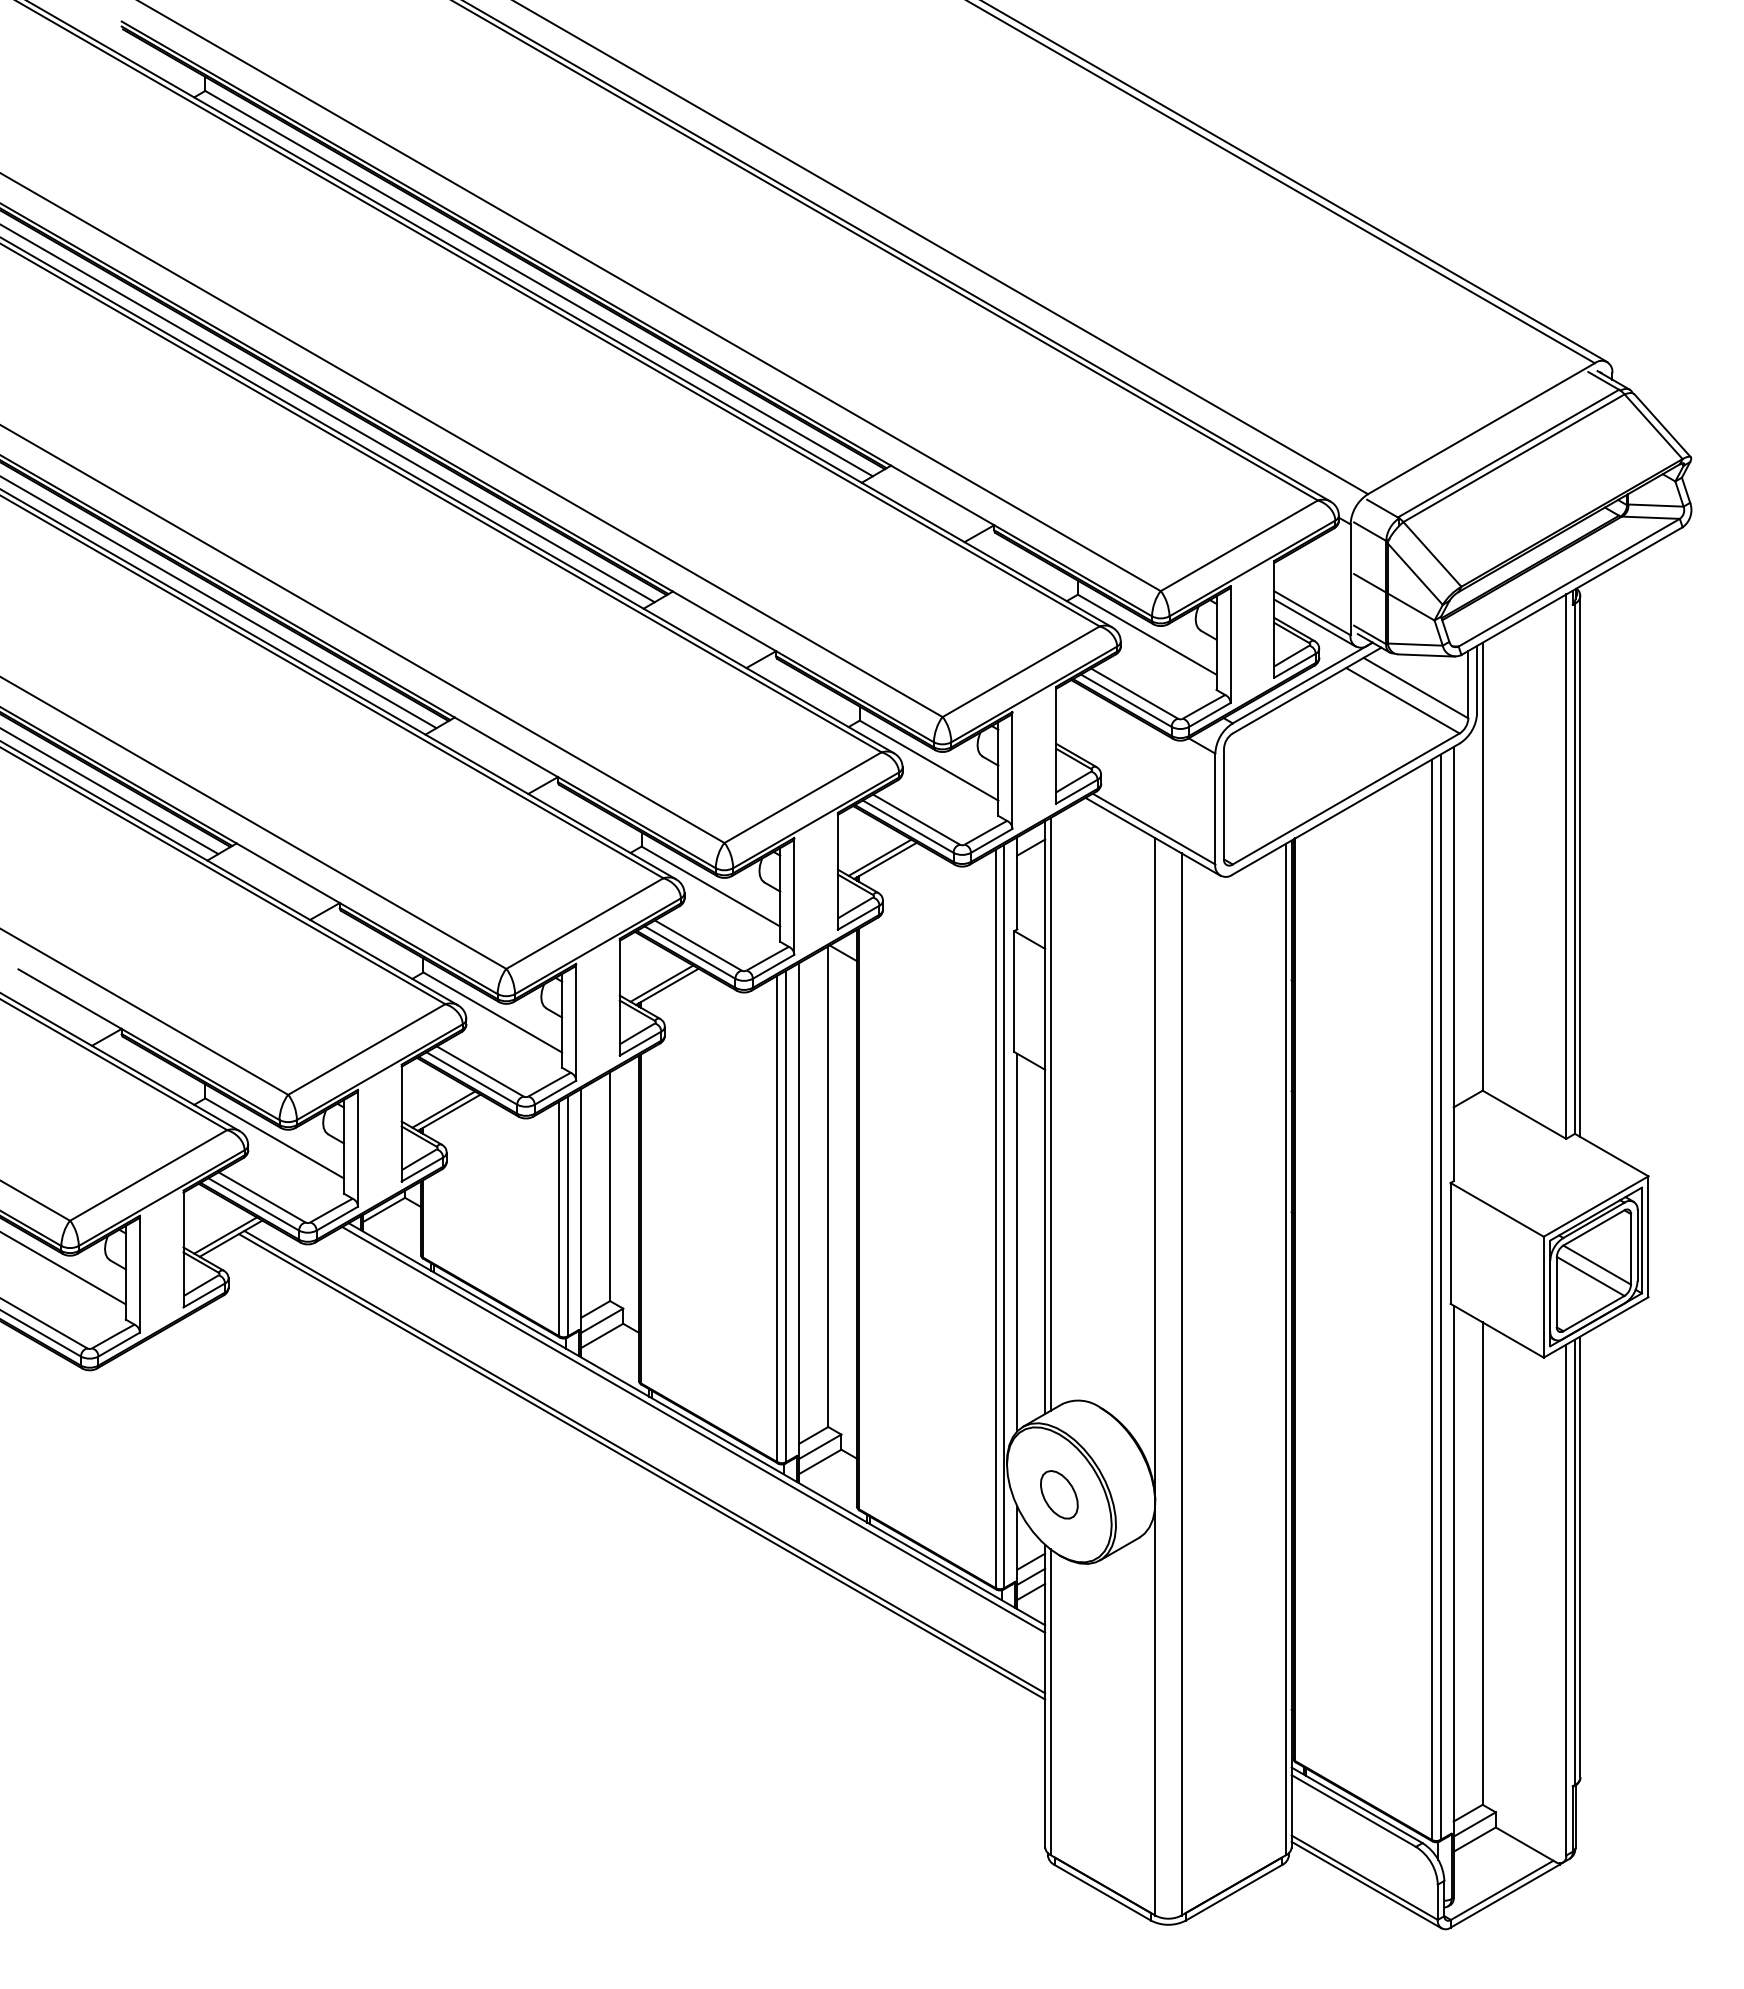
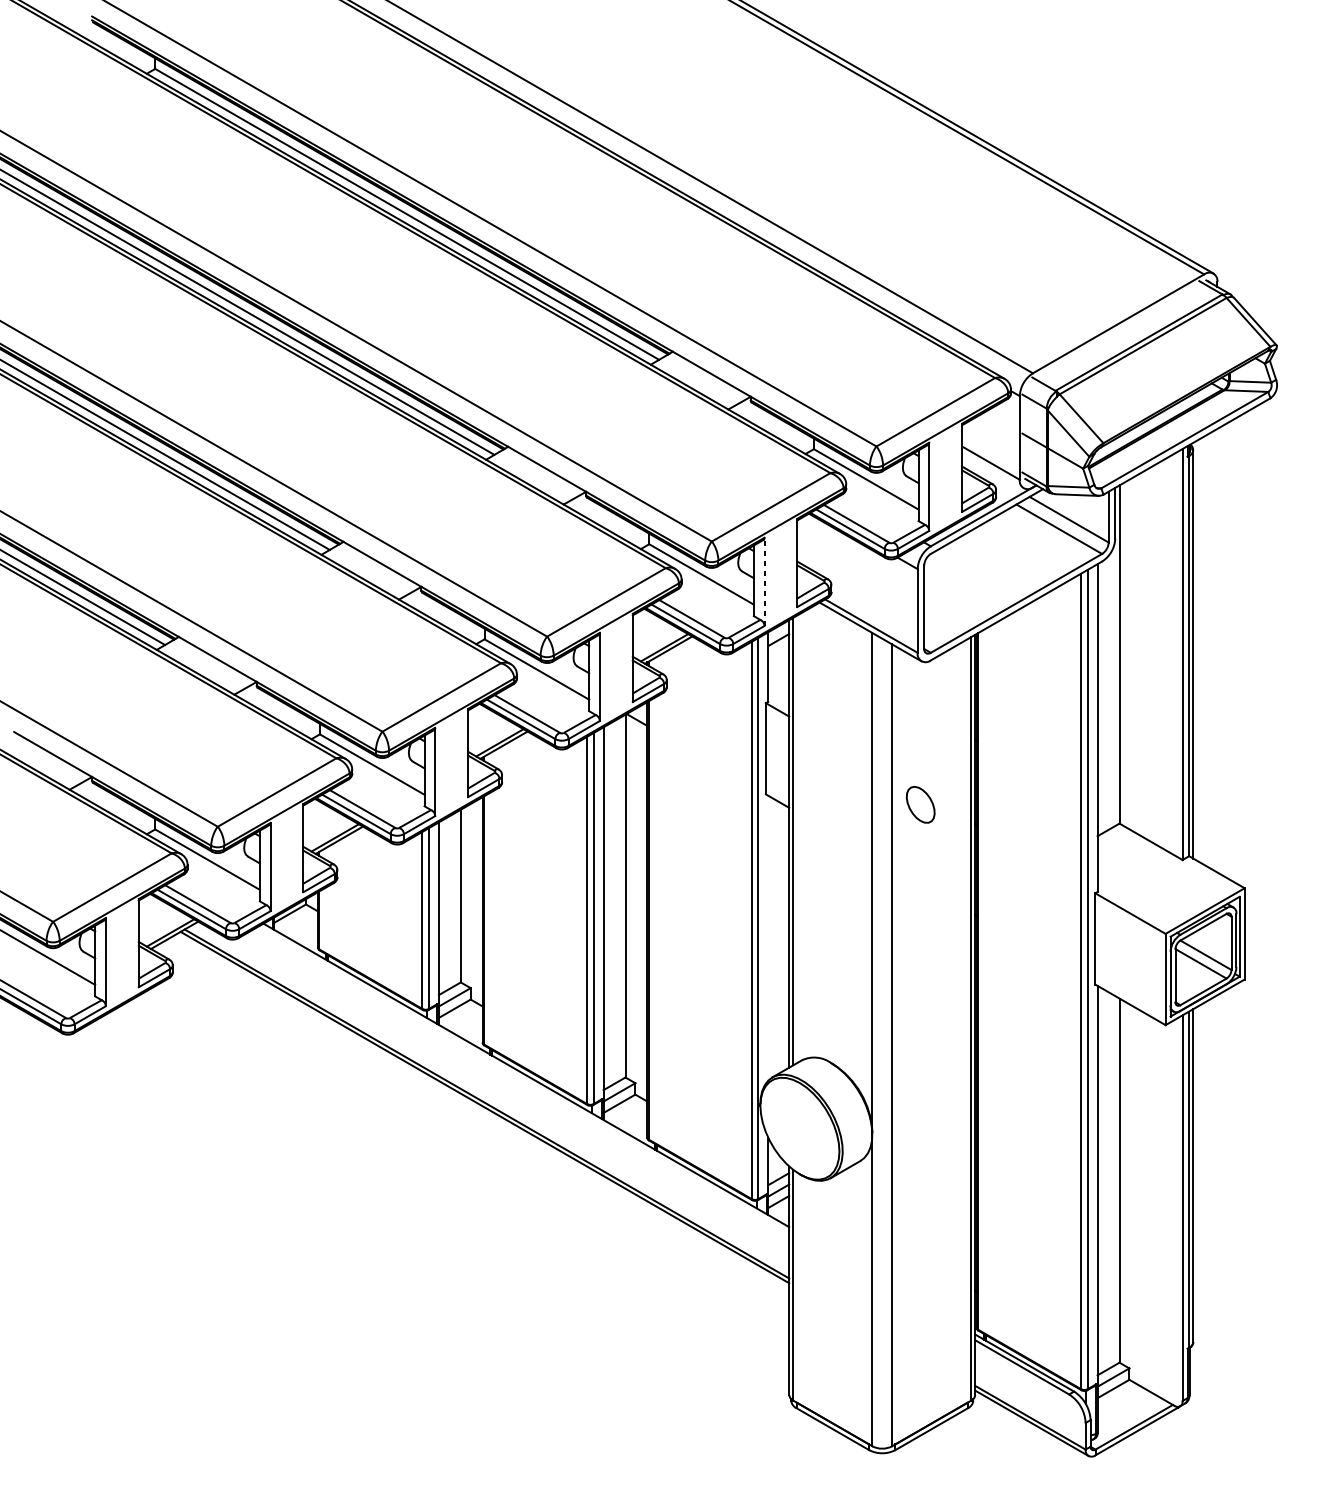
line: (1314, 622) -> (992, 470), removed
line: (1012, 769) -> (764, 581), solid -> dashed
line: (1017, 1242) -> (768, 938), removed
line: (693, 1429) -> (523, 1079), removed
part: (1059, 1494) -> (920, 804), moved

